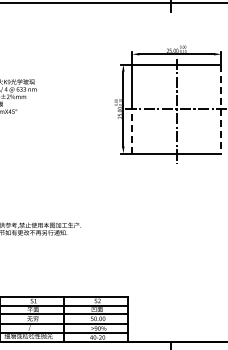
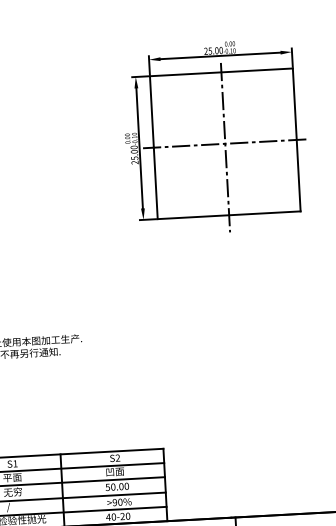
line: (221, 109) -> (296, 140), dashed -> solid
line: (132, 130) -> (156, 181), dashed -> solid

